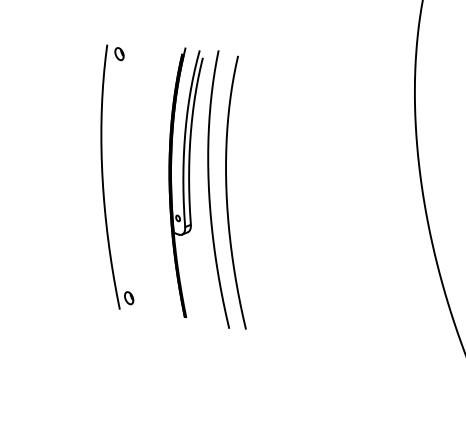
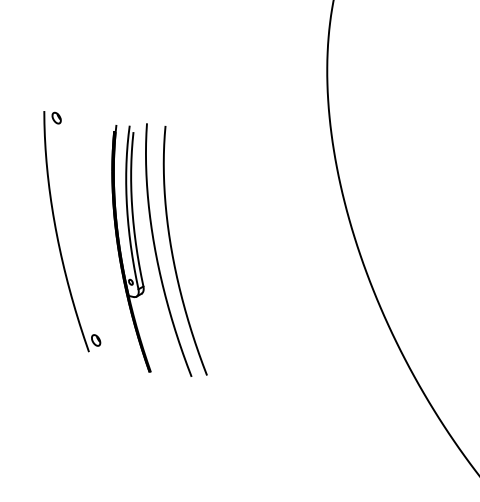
part: (104, 181) -> (58, 236), moved

